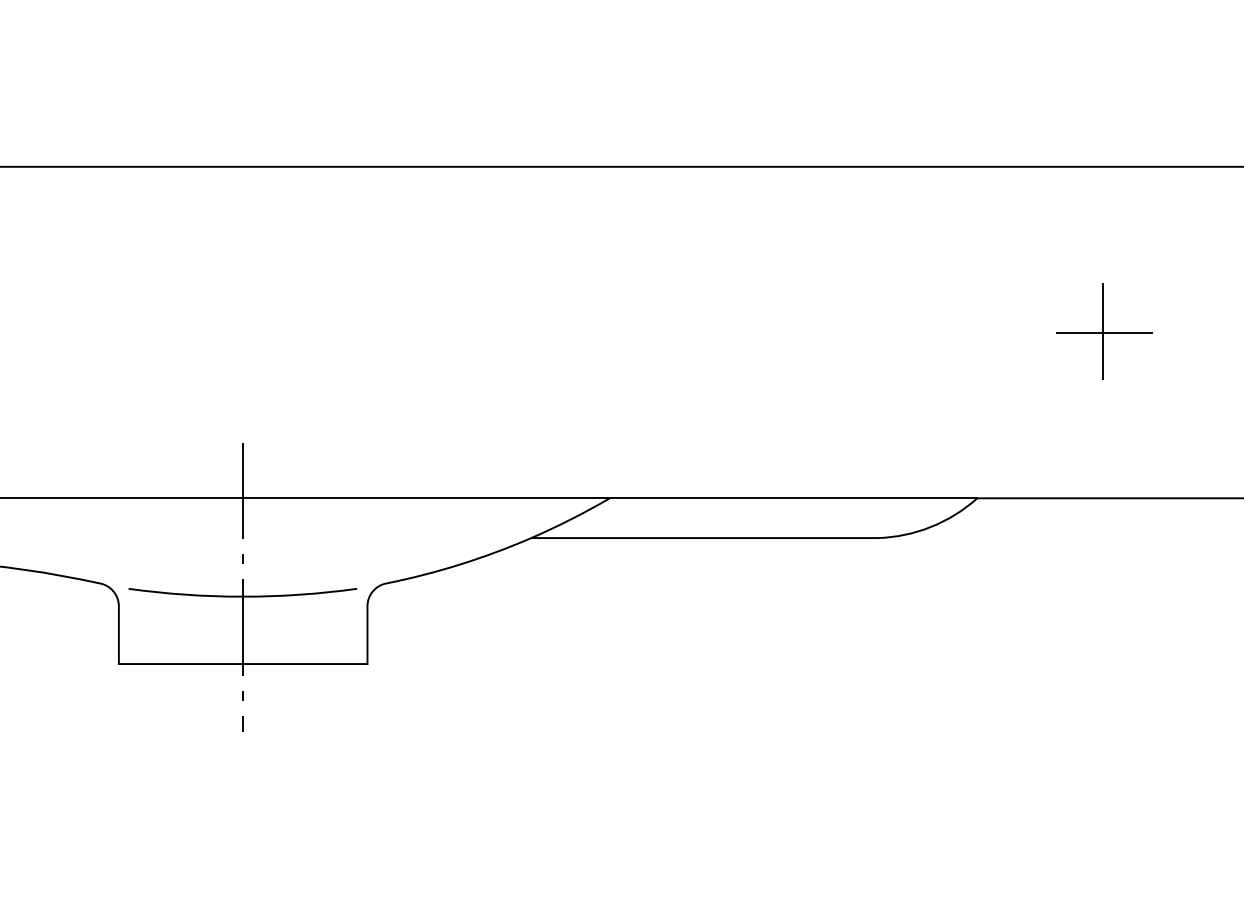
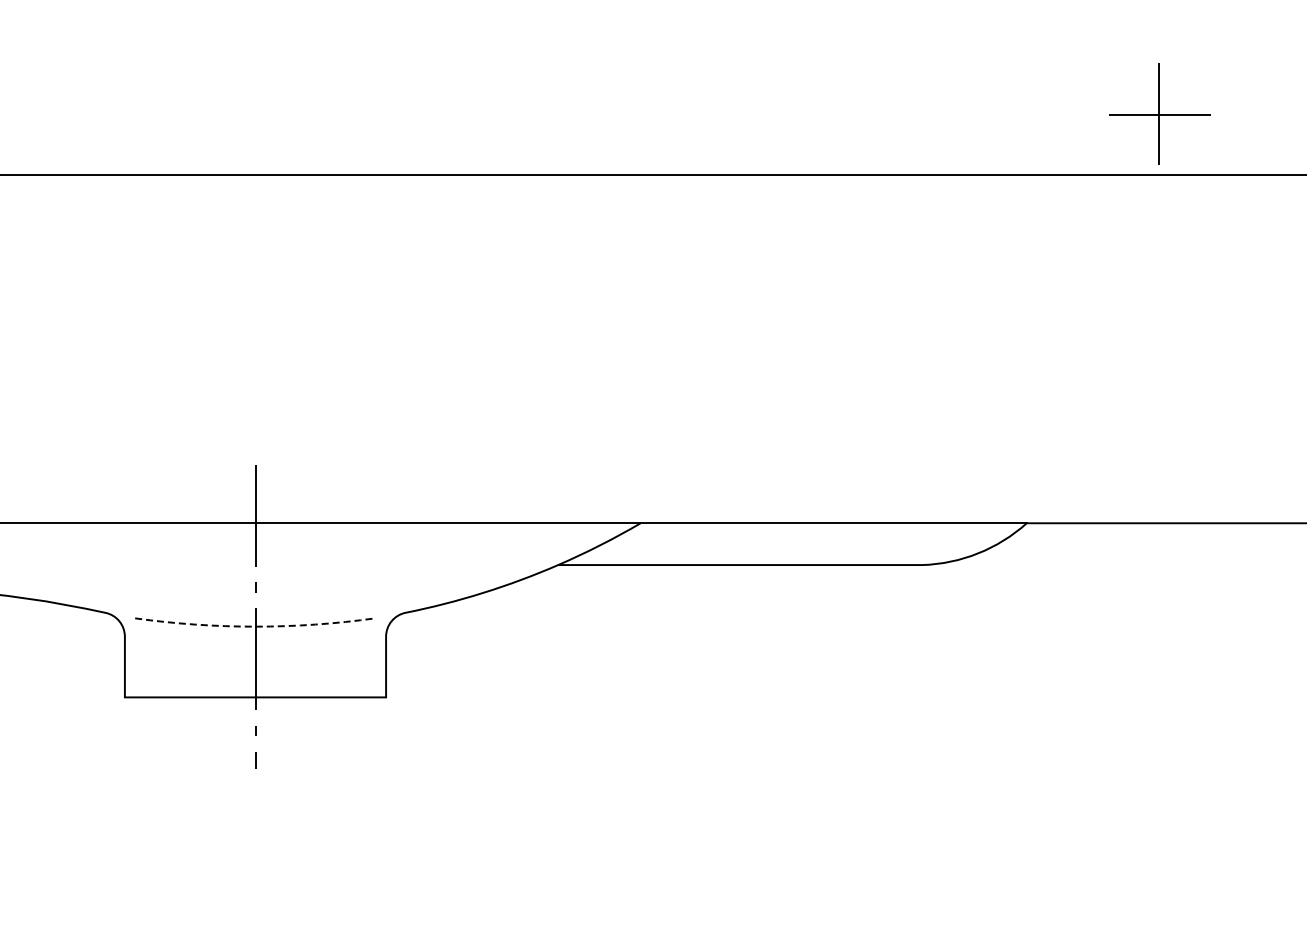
part: (1103, 331) -> (1159, 113), moved
arc: (243, 596) -> (255, 626), solid -> dashed

